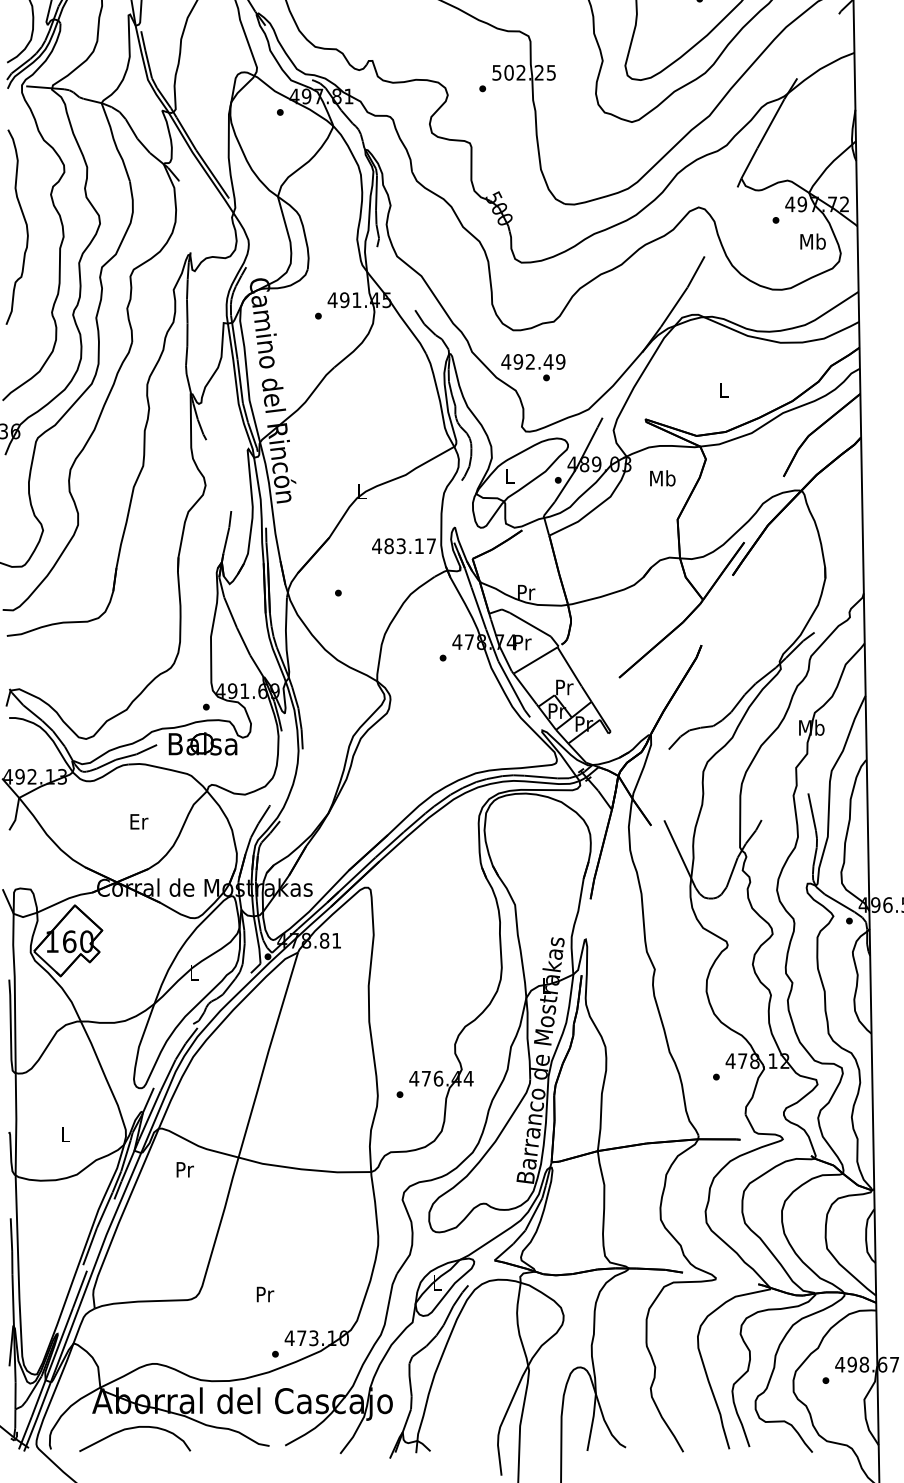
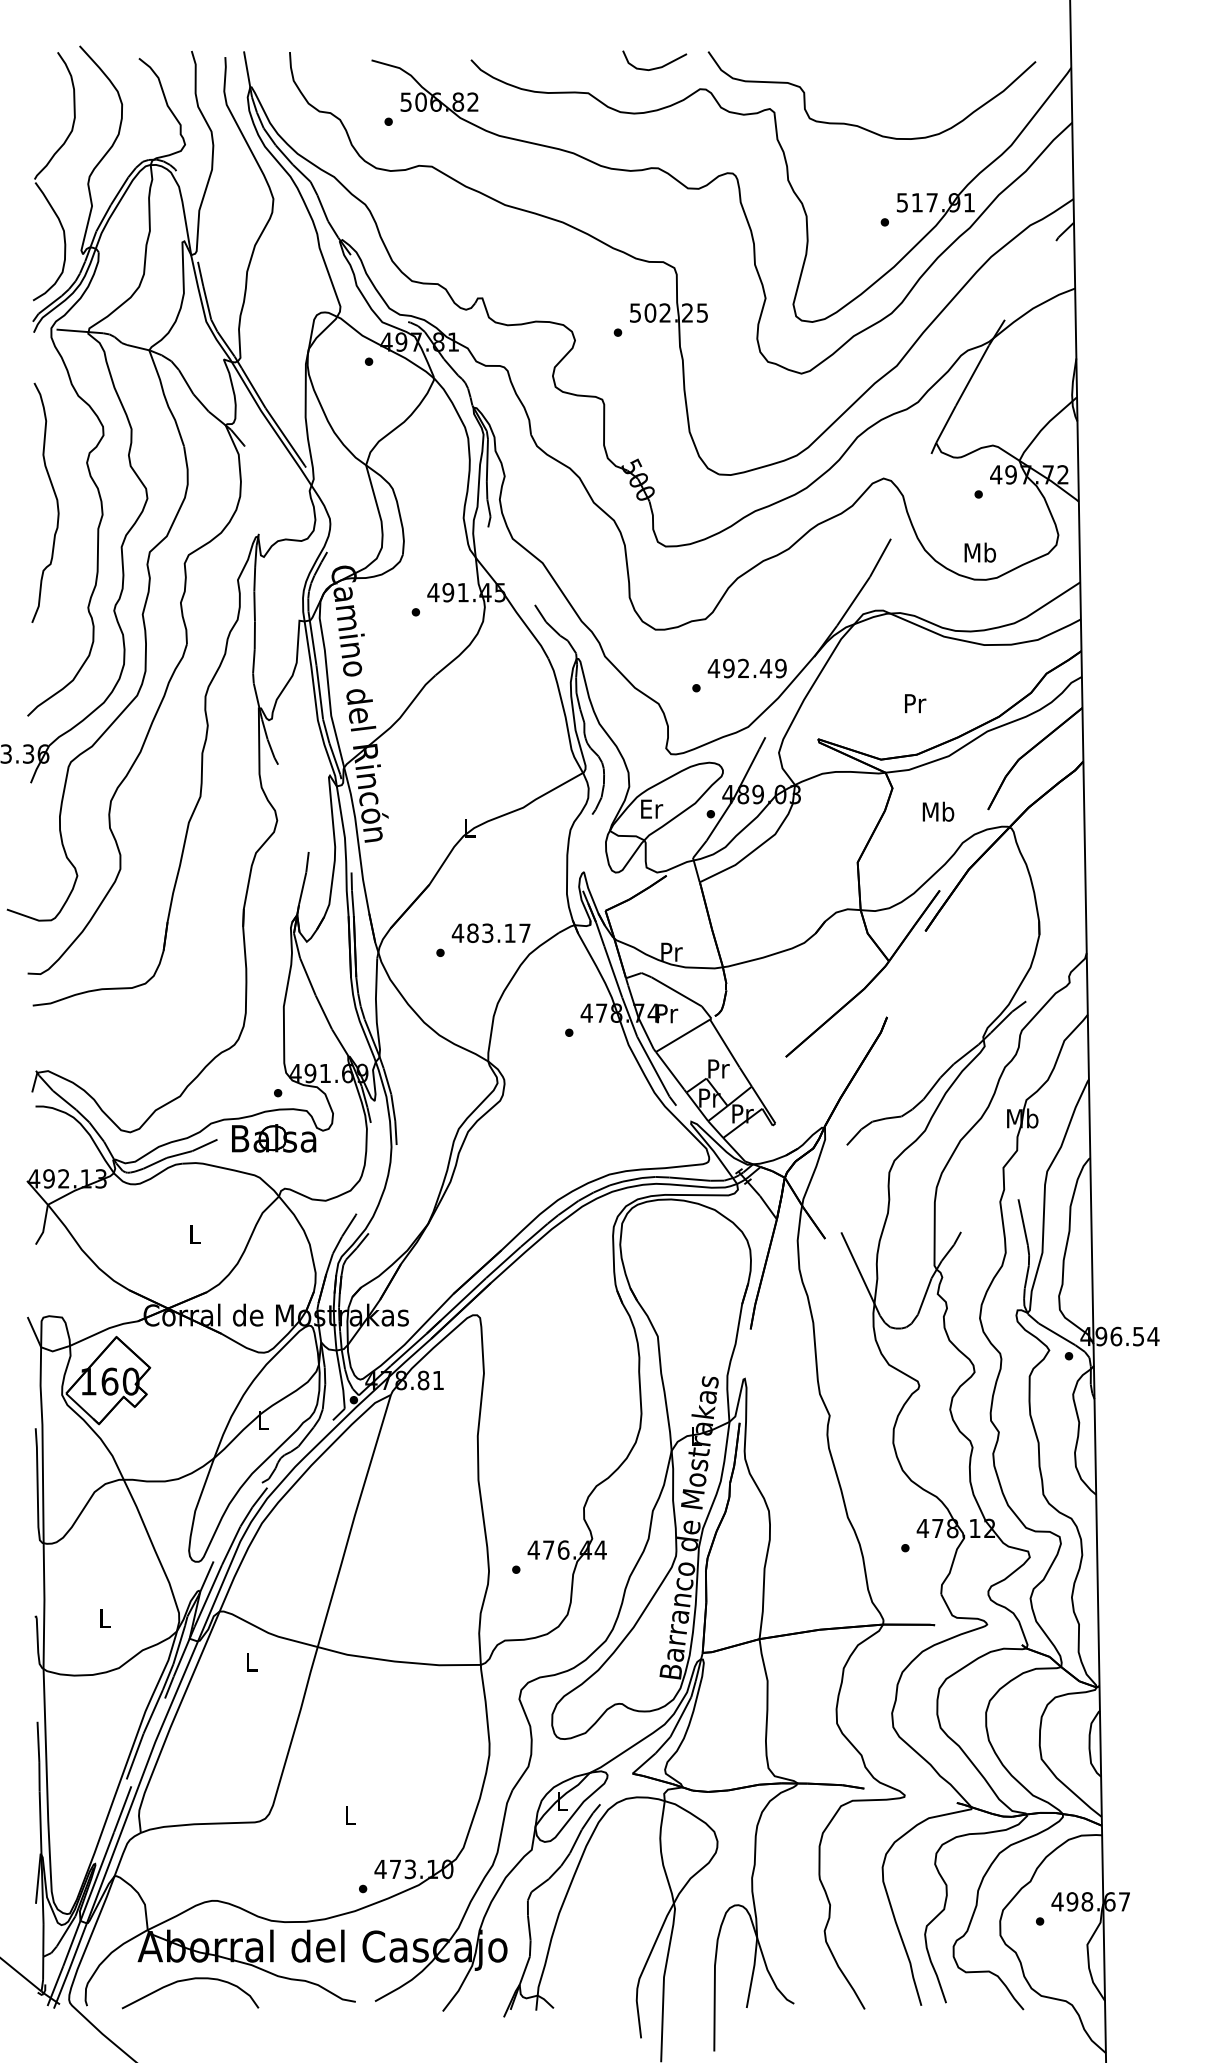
text: (812, 241) -> (979, 552), moved
text: (532, 361) -> (746, 668), moved
text: (724, 390) -> (915, 703), L -> Pr
text: (510, 475) -> (652, 808), L -> Er
text: (662, 478) -> (938, 811), moved
text: (403, 545) -> (490, 932), moved
text: (139, 821) -> (195, 1233), Er -> L
text: (184, 1169) -> (251, 1661), Pr -> L
text: (265, 1294) -> (350, 1815), Pr -> L

